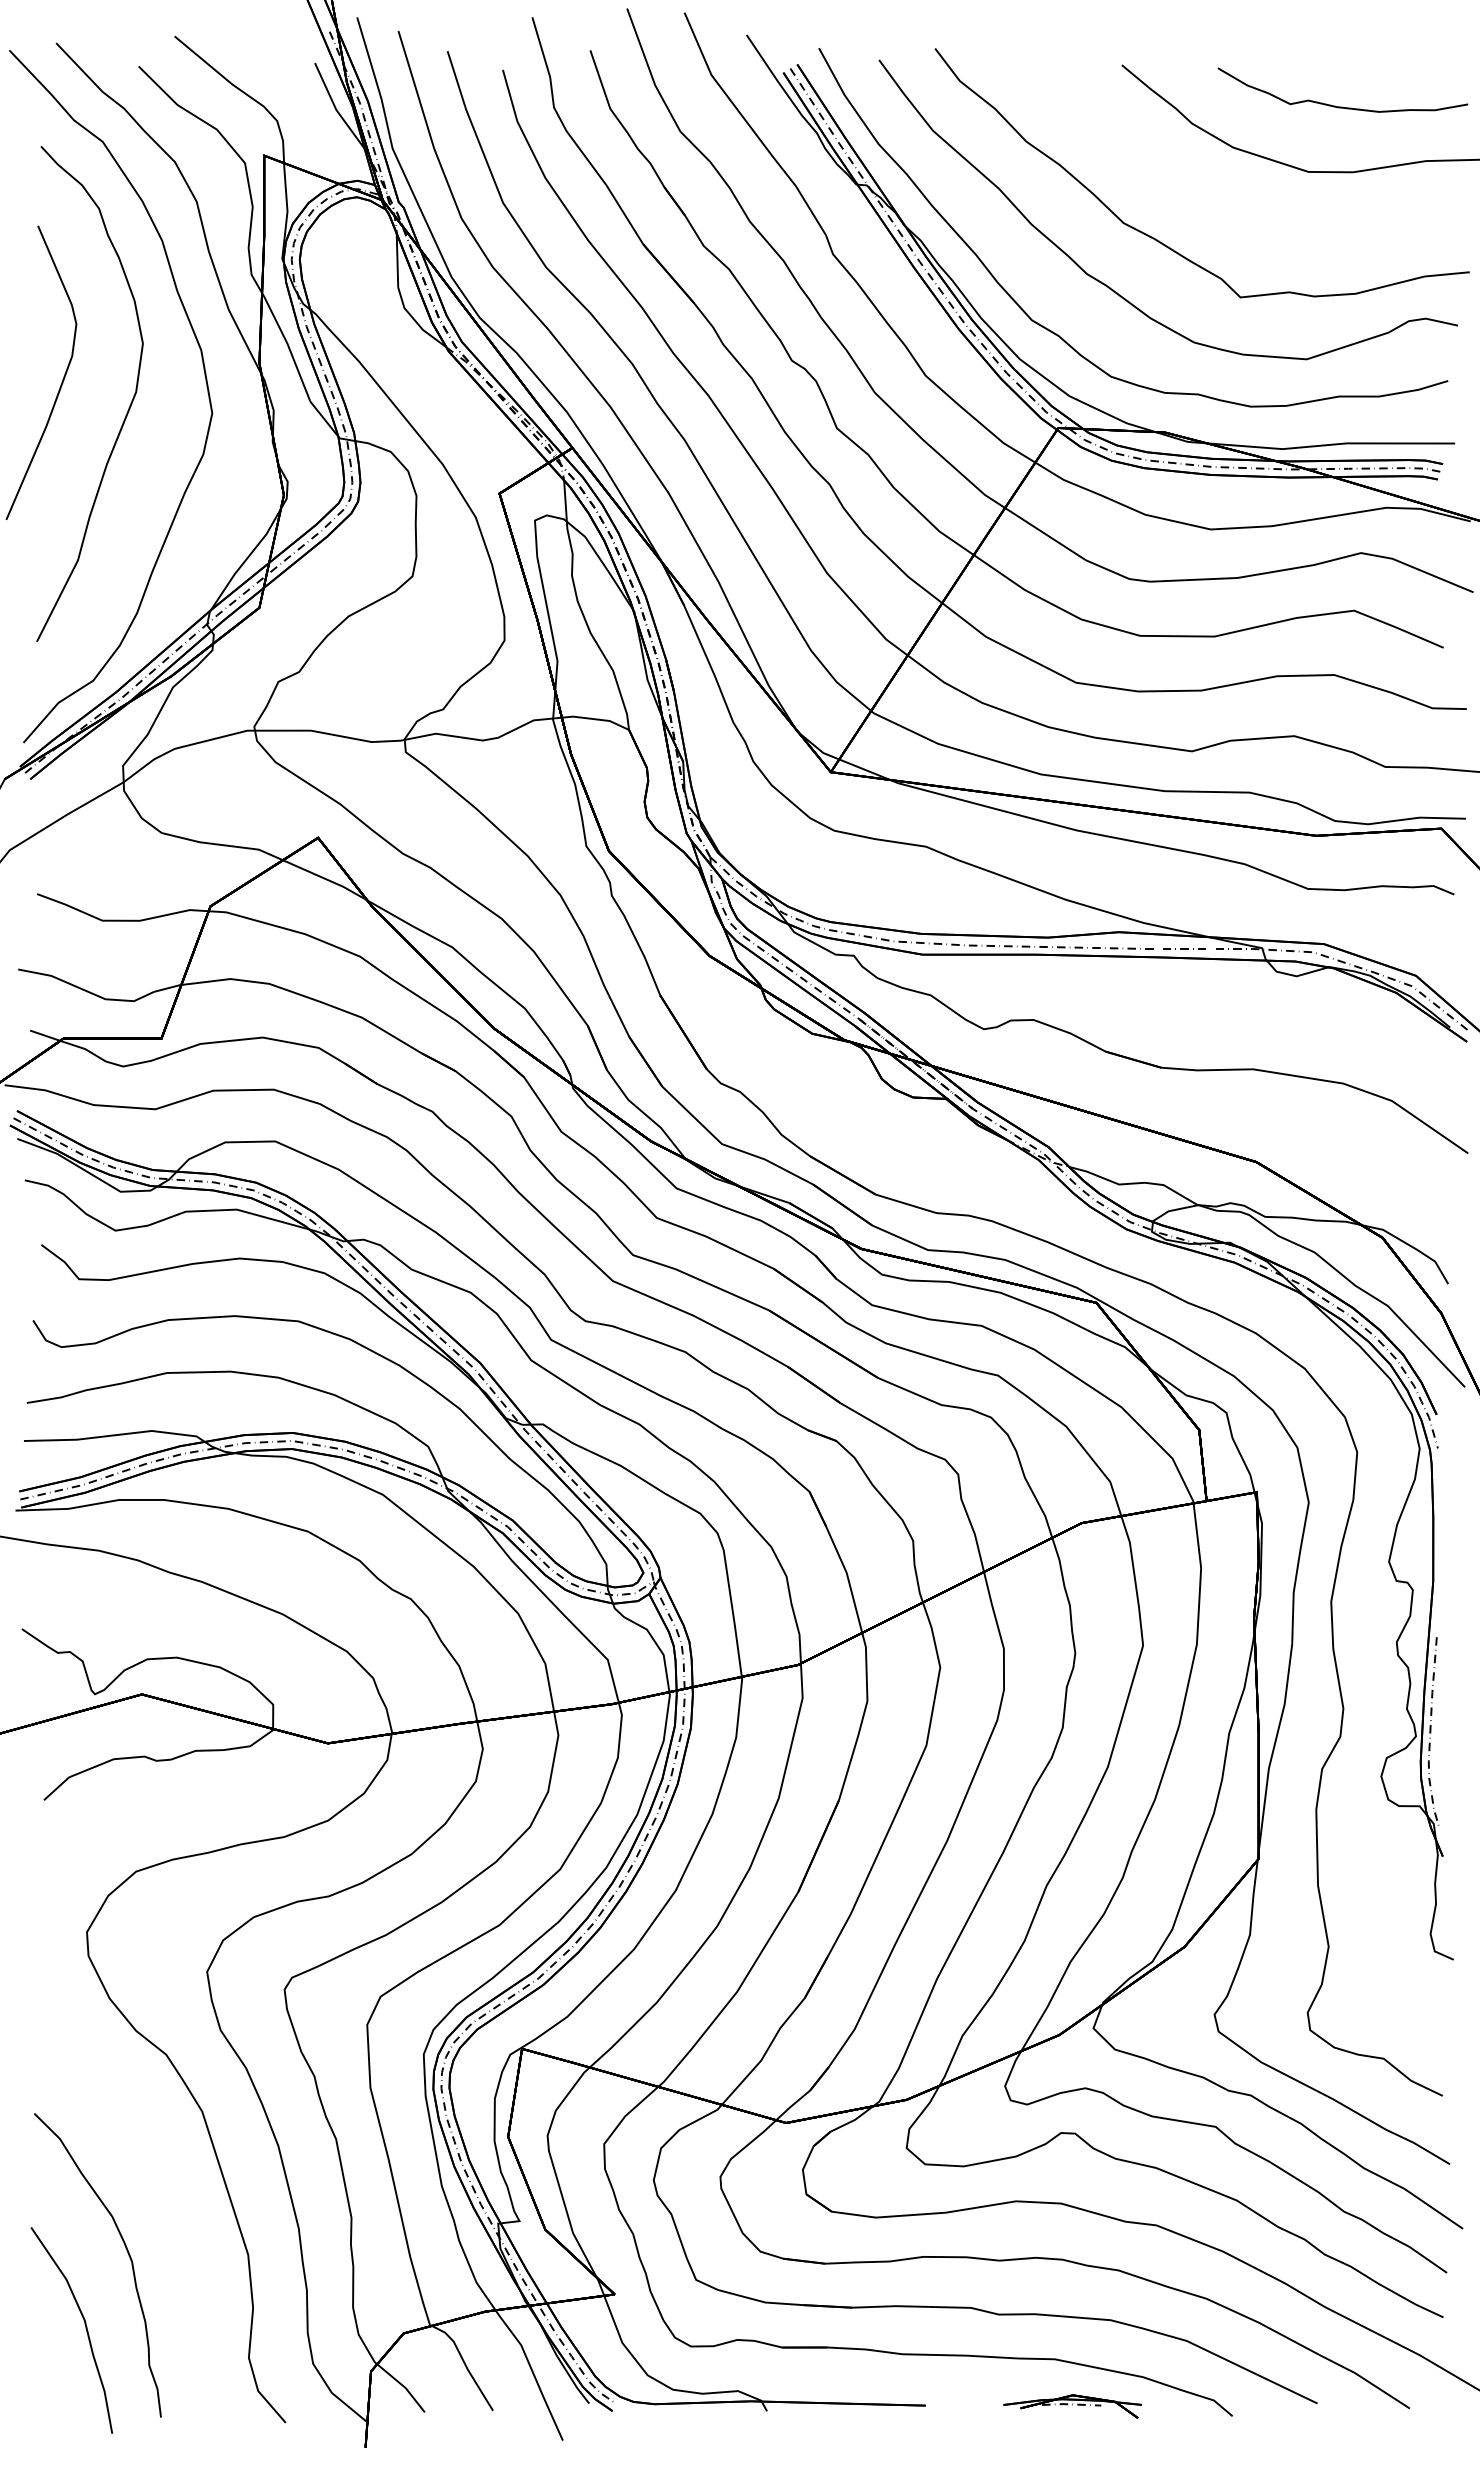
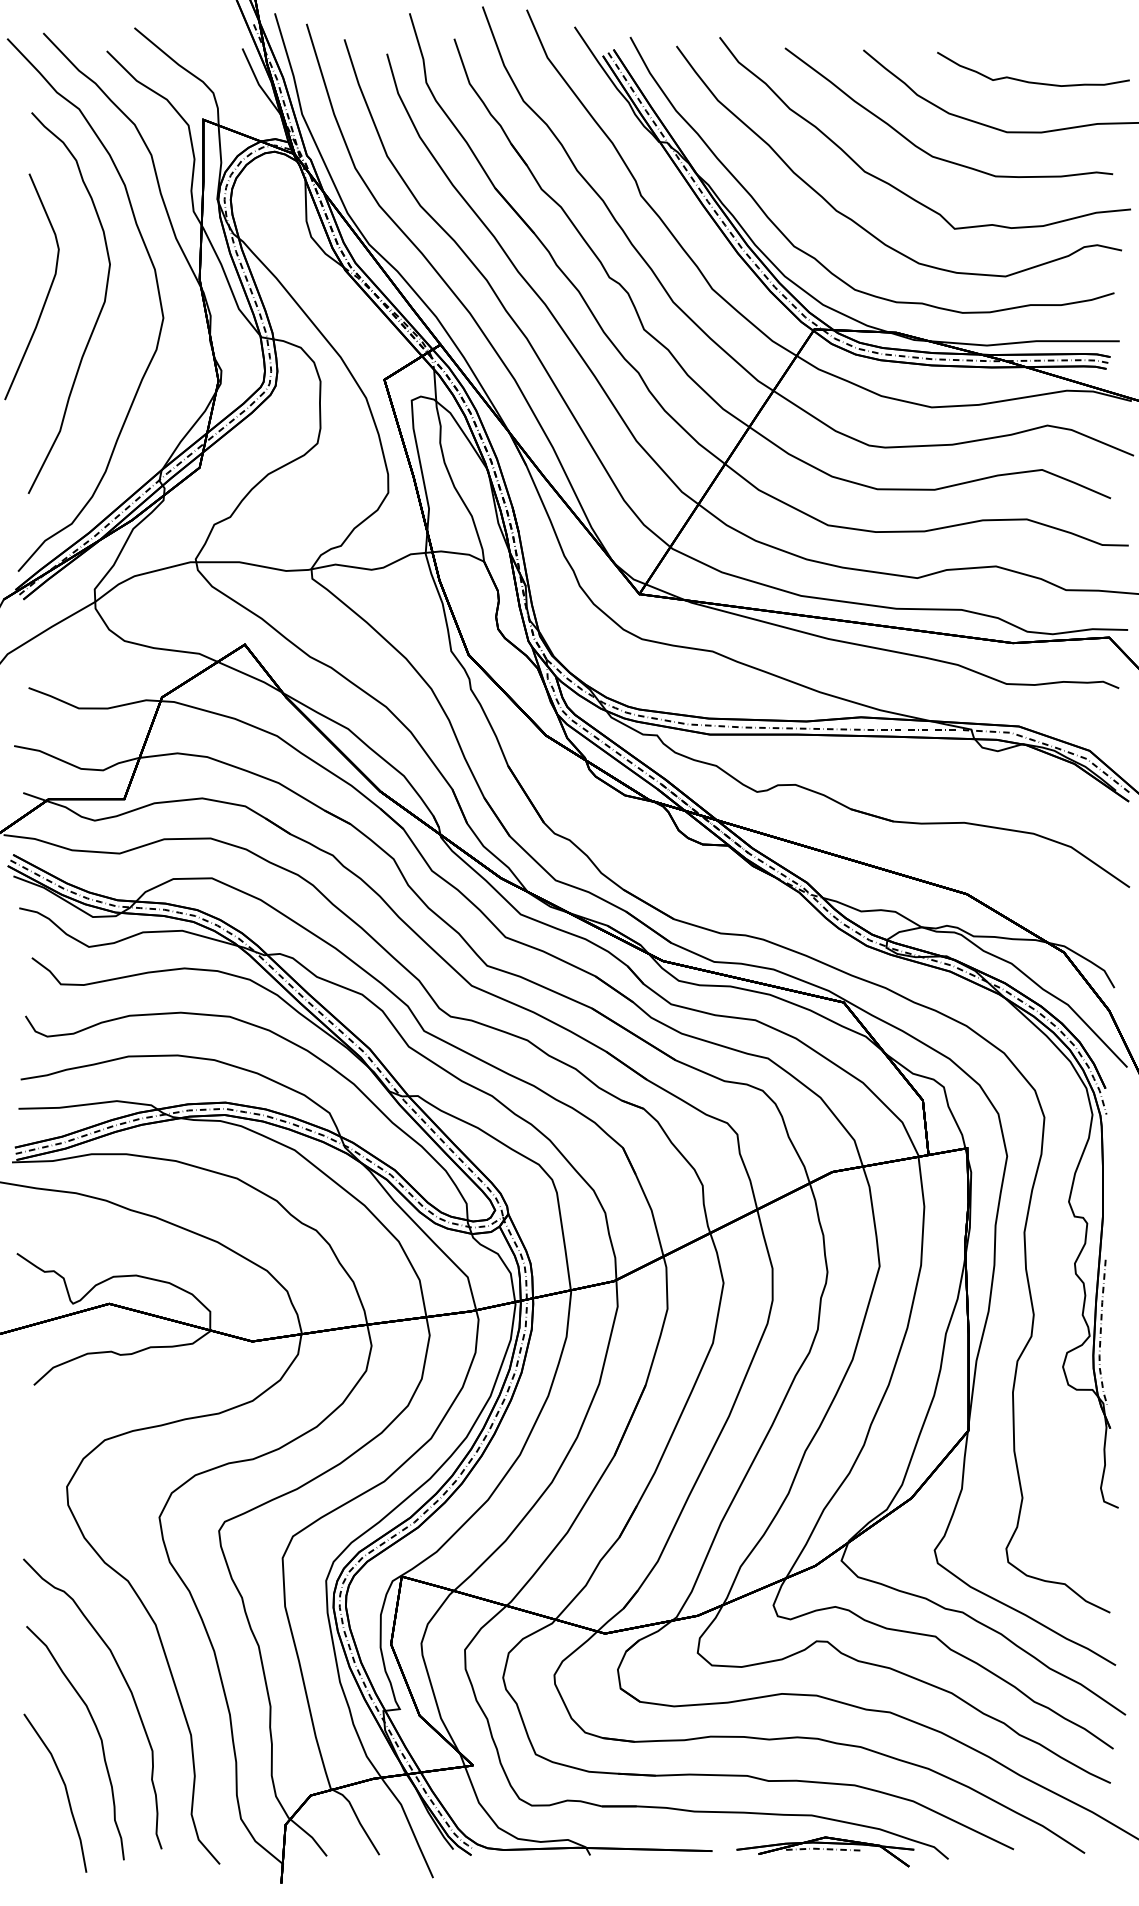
curve: (1204, 197) -> (926, 151), added
curve: (165, 2191) -> (127, 1686), added
part: (1072, 2406) -> (825, 1851), size x1.67

